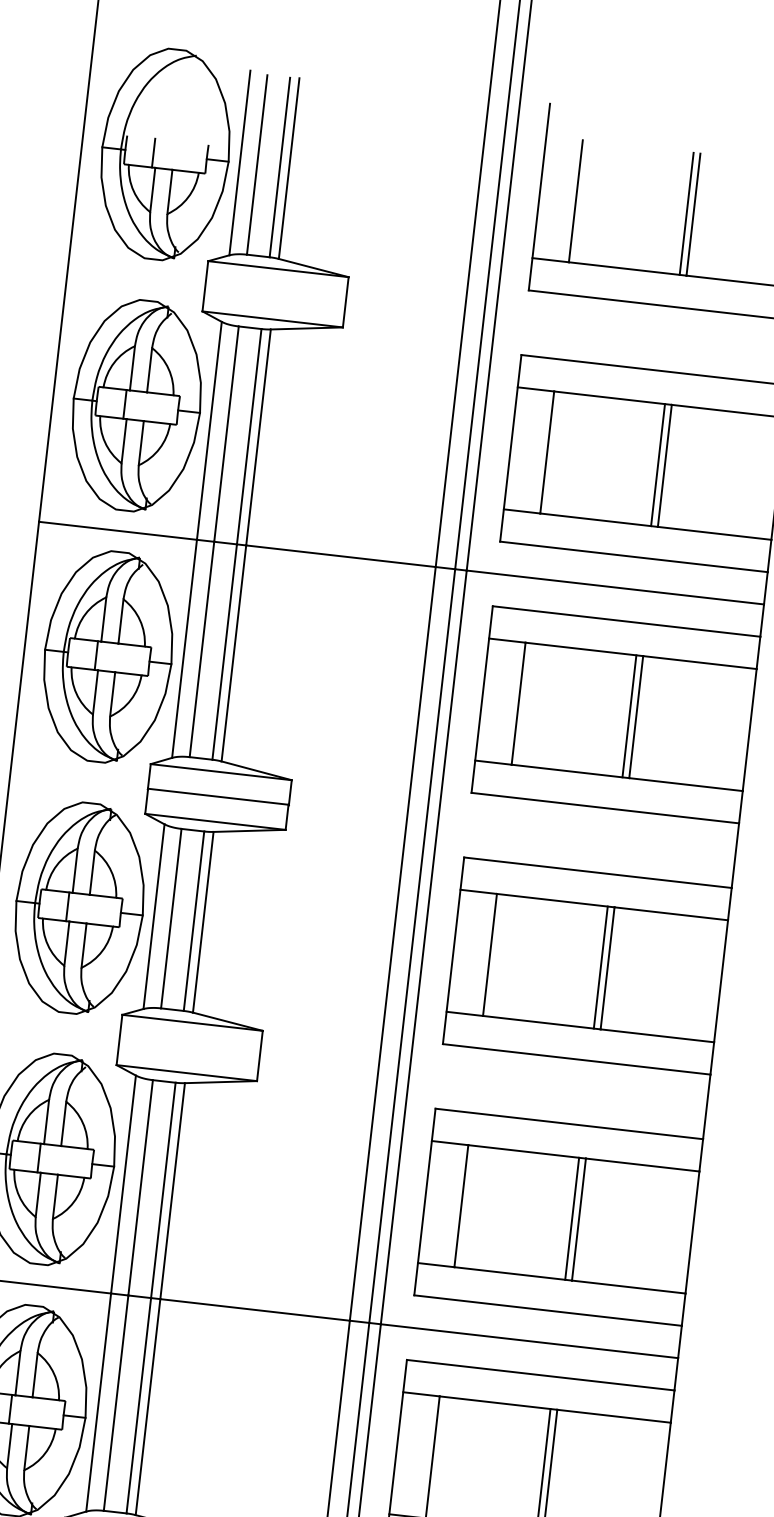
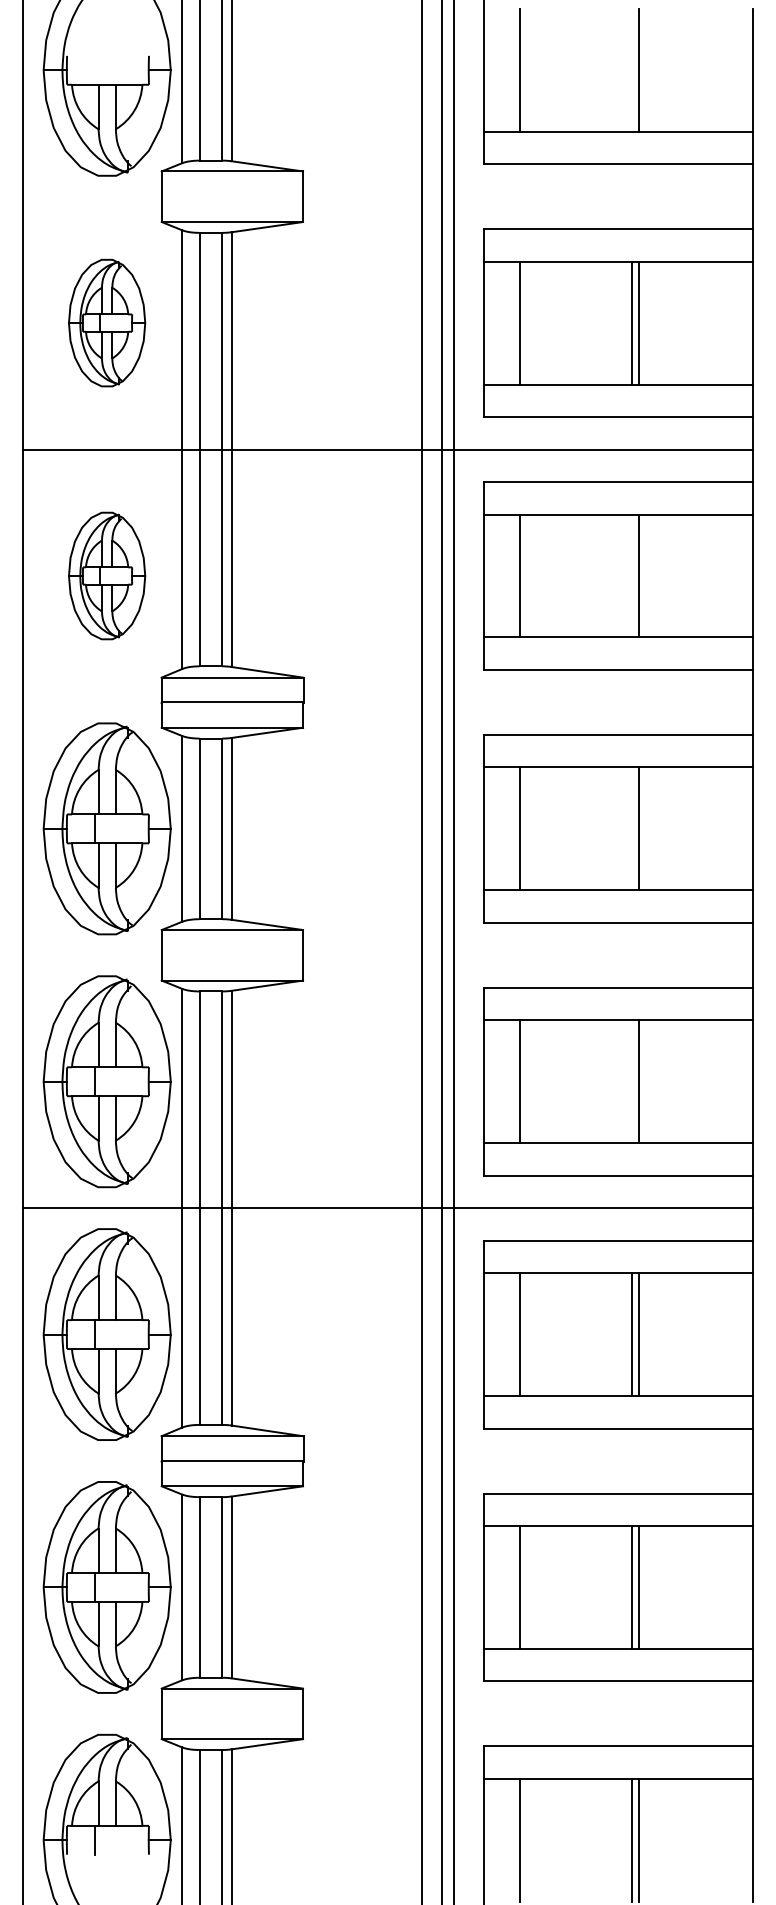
line: (153, 152) -> (95, 69), removed
line: (686, 213) -> (631, 69), removed
part: (136, 404) -> (106, 322), size x0.6
part: (107, 656) -> (106, 575), size x0.6
line: (629, 715) -> (631, 575), removed
line: (600, 967) -> (631, 828), removed
line: (571, 1218) -> (631, 1081), removed

